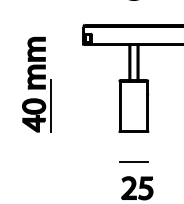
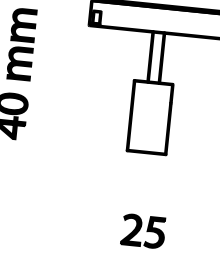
line: (51, 106) -> (36, 106), removed
line: (133, 161) -> (141, 193), removed

